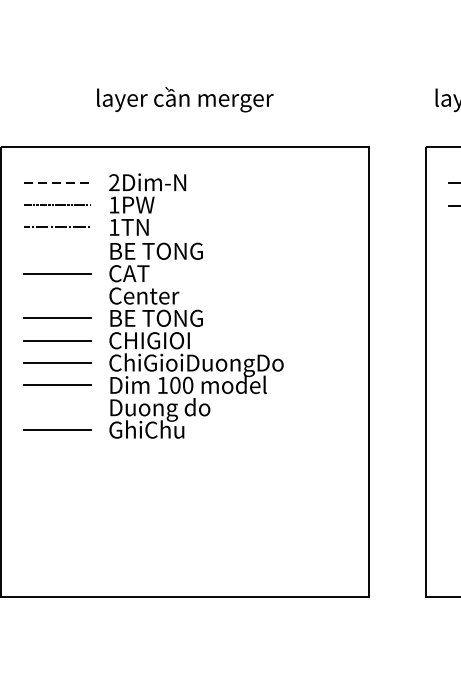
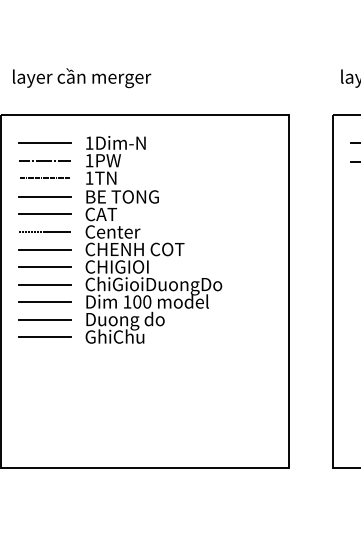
text: (185, 100) -> (82, 78), moved
text: (114, 181) -> (89, 142), 2Dim-N -> 1Dim-N
line: (58, 183) -> (45, 143), dashed -> solid
line: (56, 250) -> (44, 196), added
line: (56, 296) -> (44, 232), added
text: (171, 318) -> (134, 249), BE TONG -> CHENH COT
line: (56, 407) -> (44, 319), added

